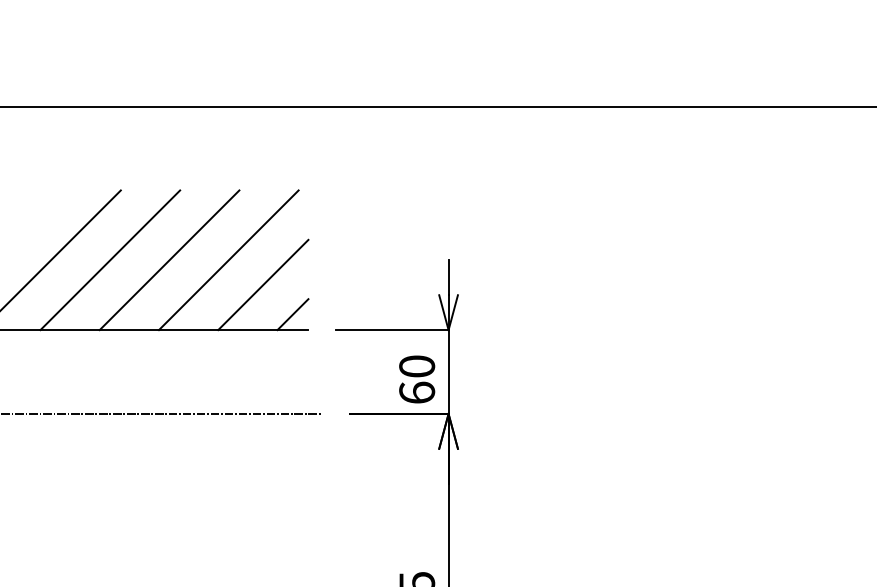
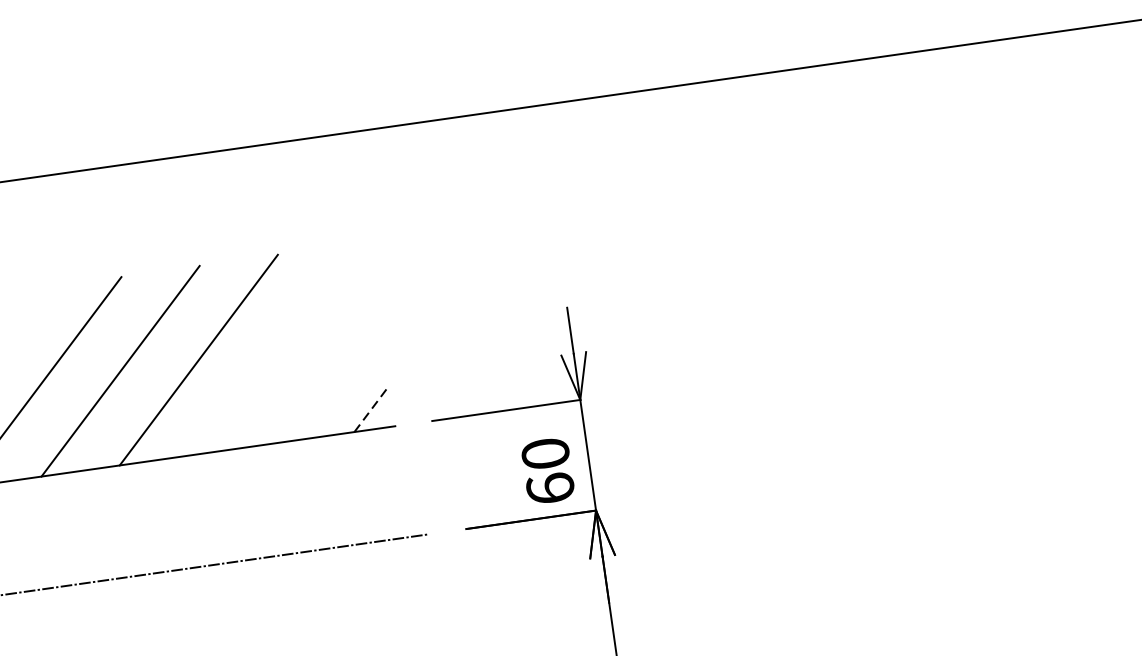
line: (228, 260) -> (276, 349), removed
line: (263, 284) -> (327, 374), removed
line: (292, 314) -> (371, 408), solid -> dashed

